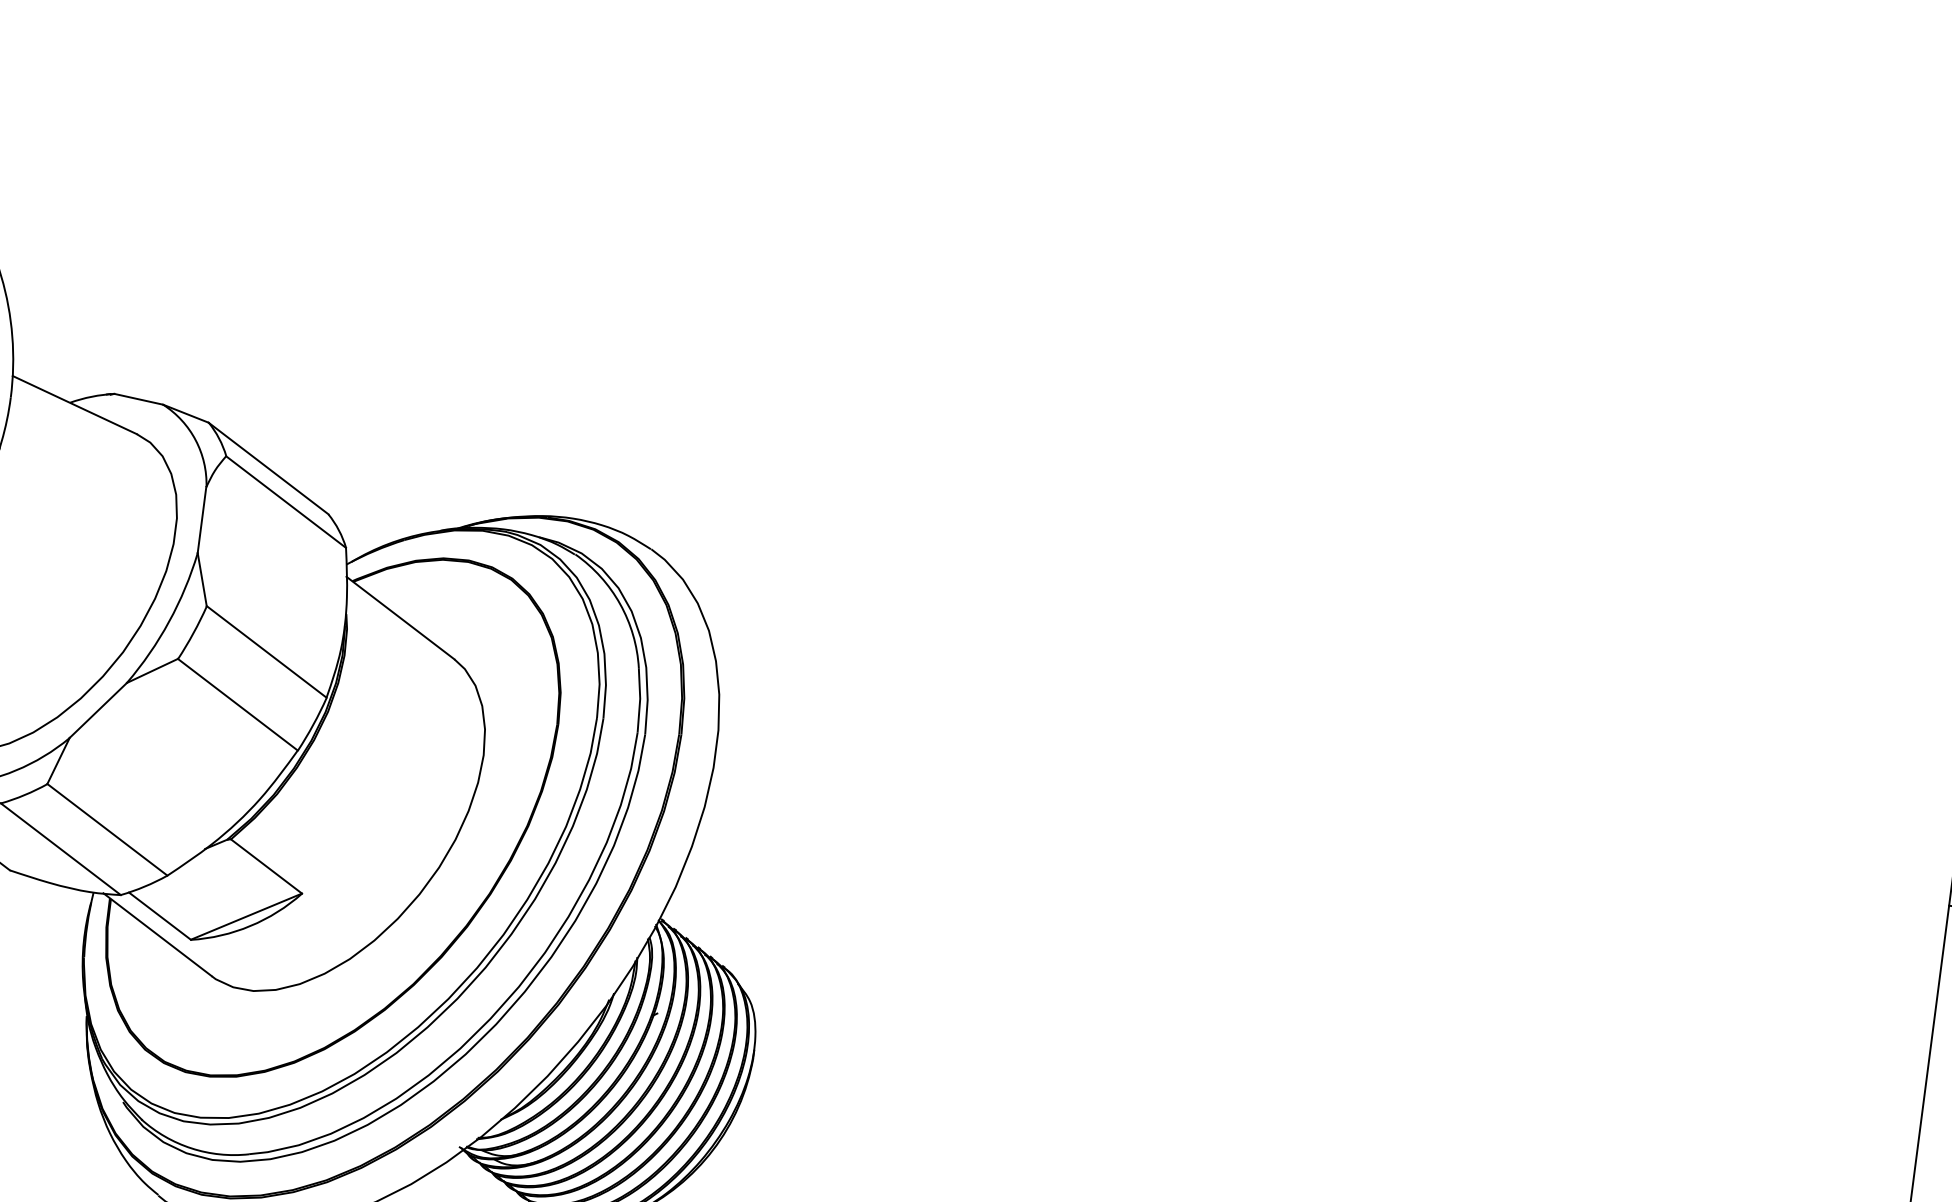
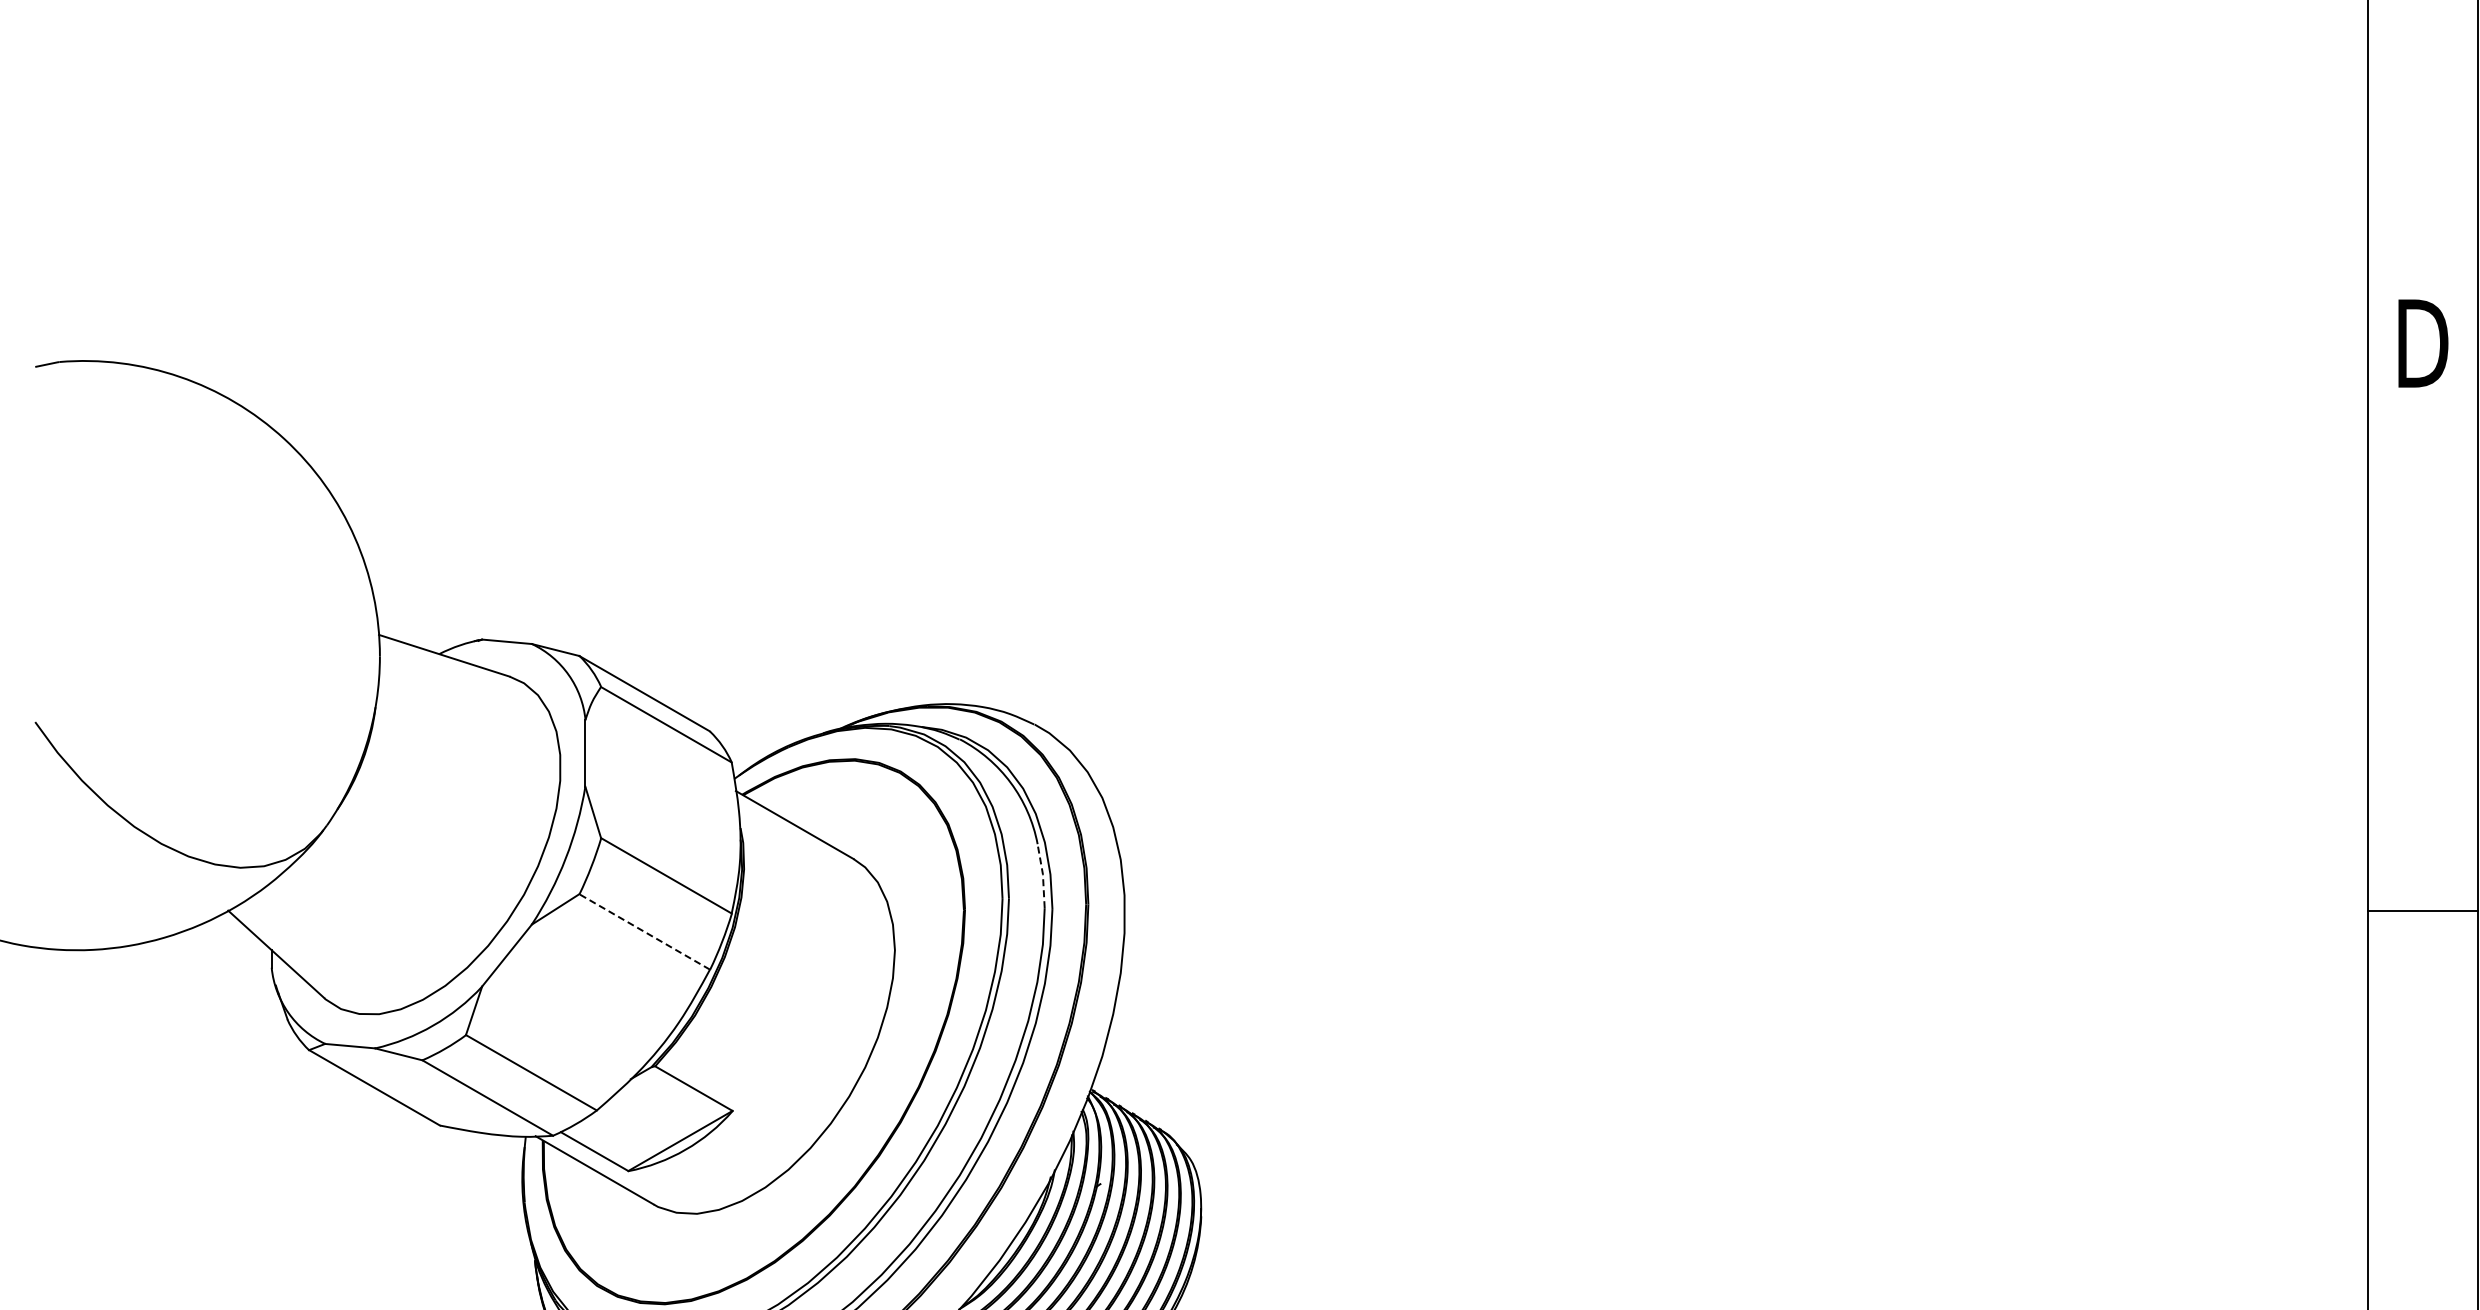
line: (639, 700) -> (1042, 875), solid -> dashed
line: (237, 704) -> (644, 931), solid -> dashed

